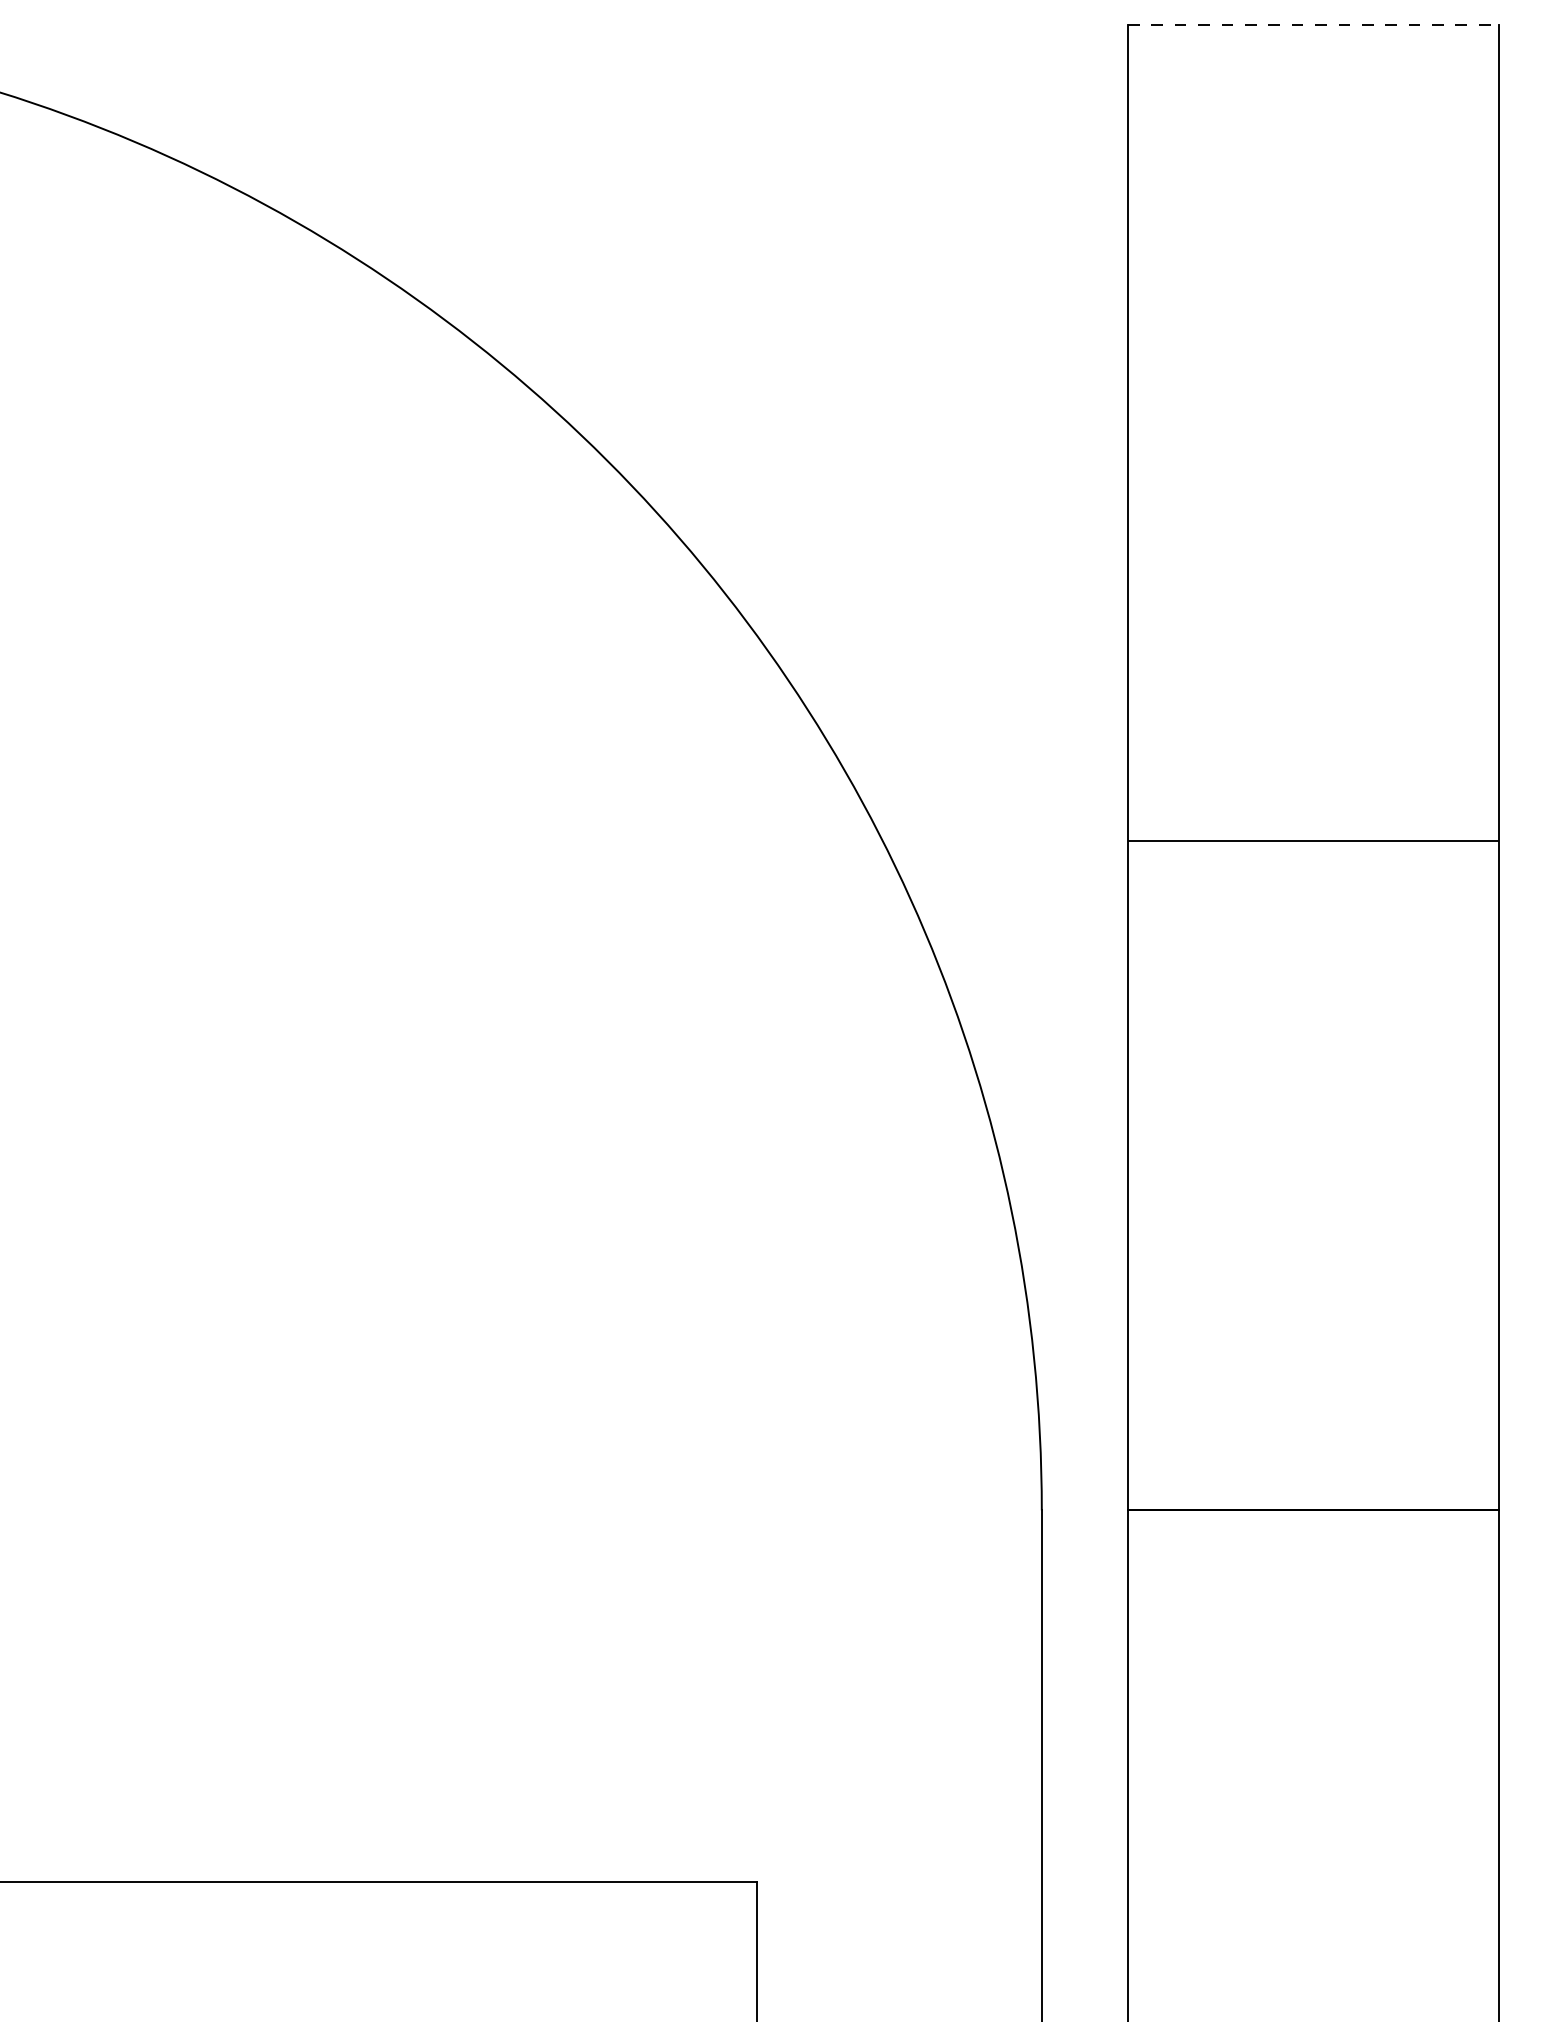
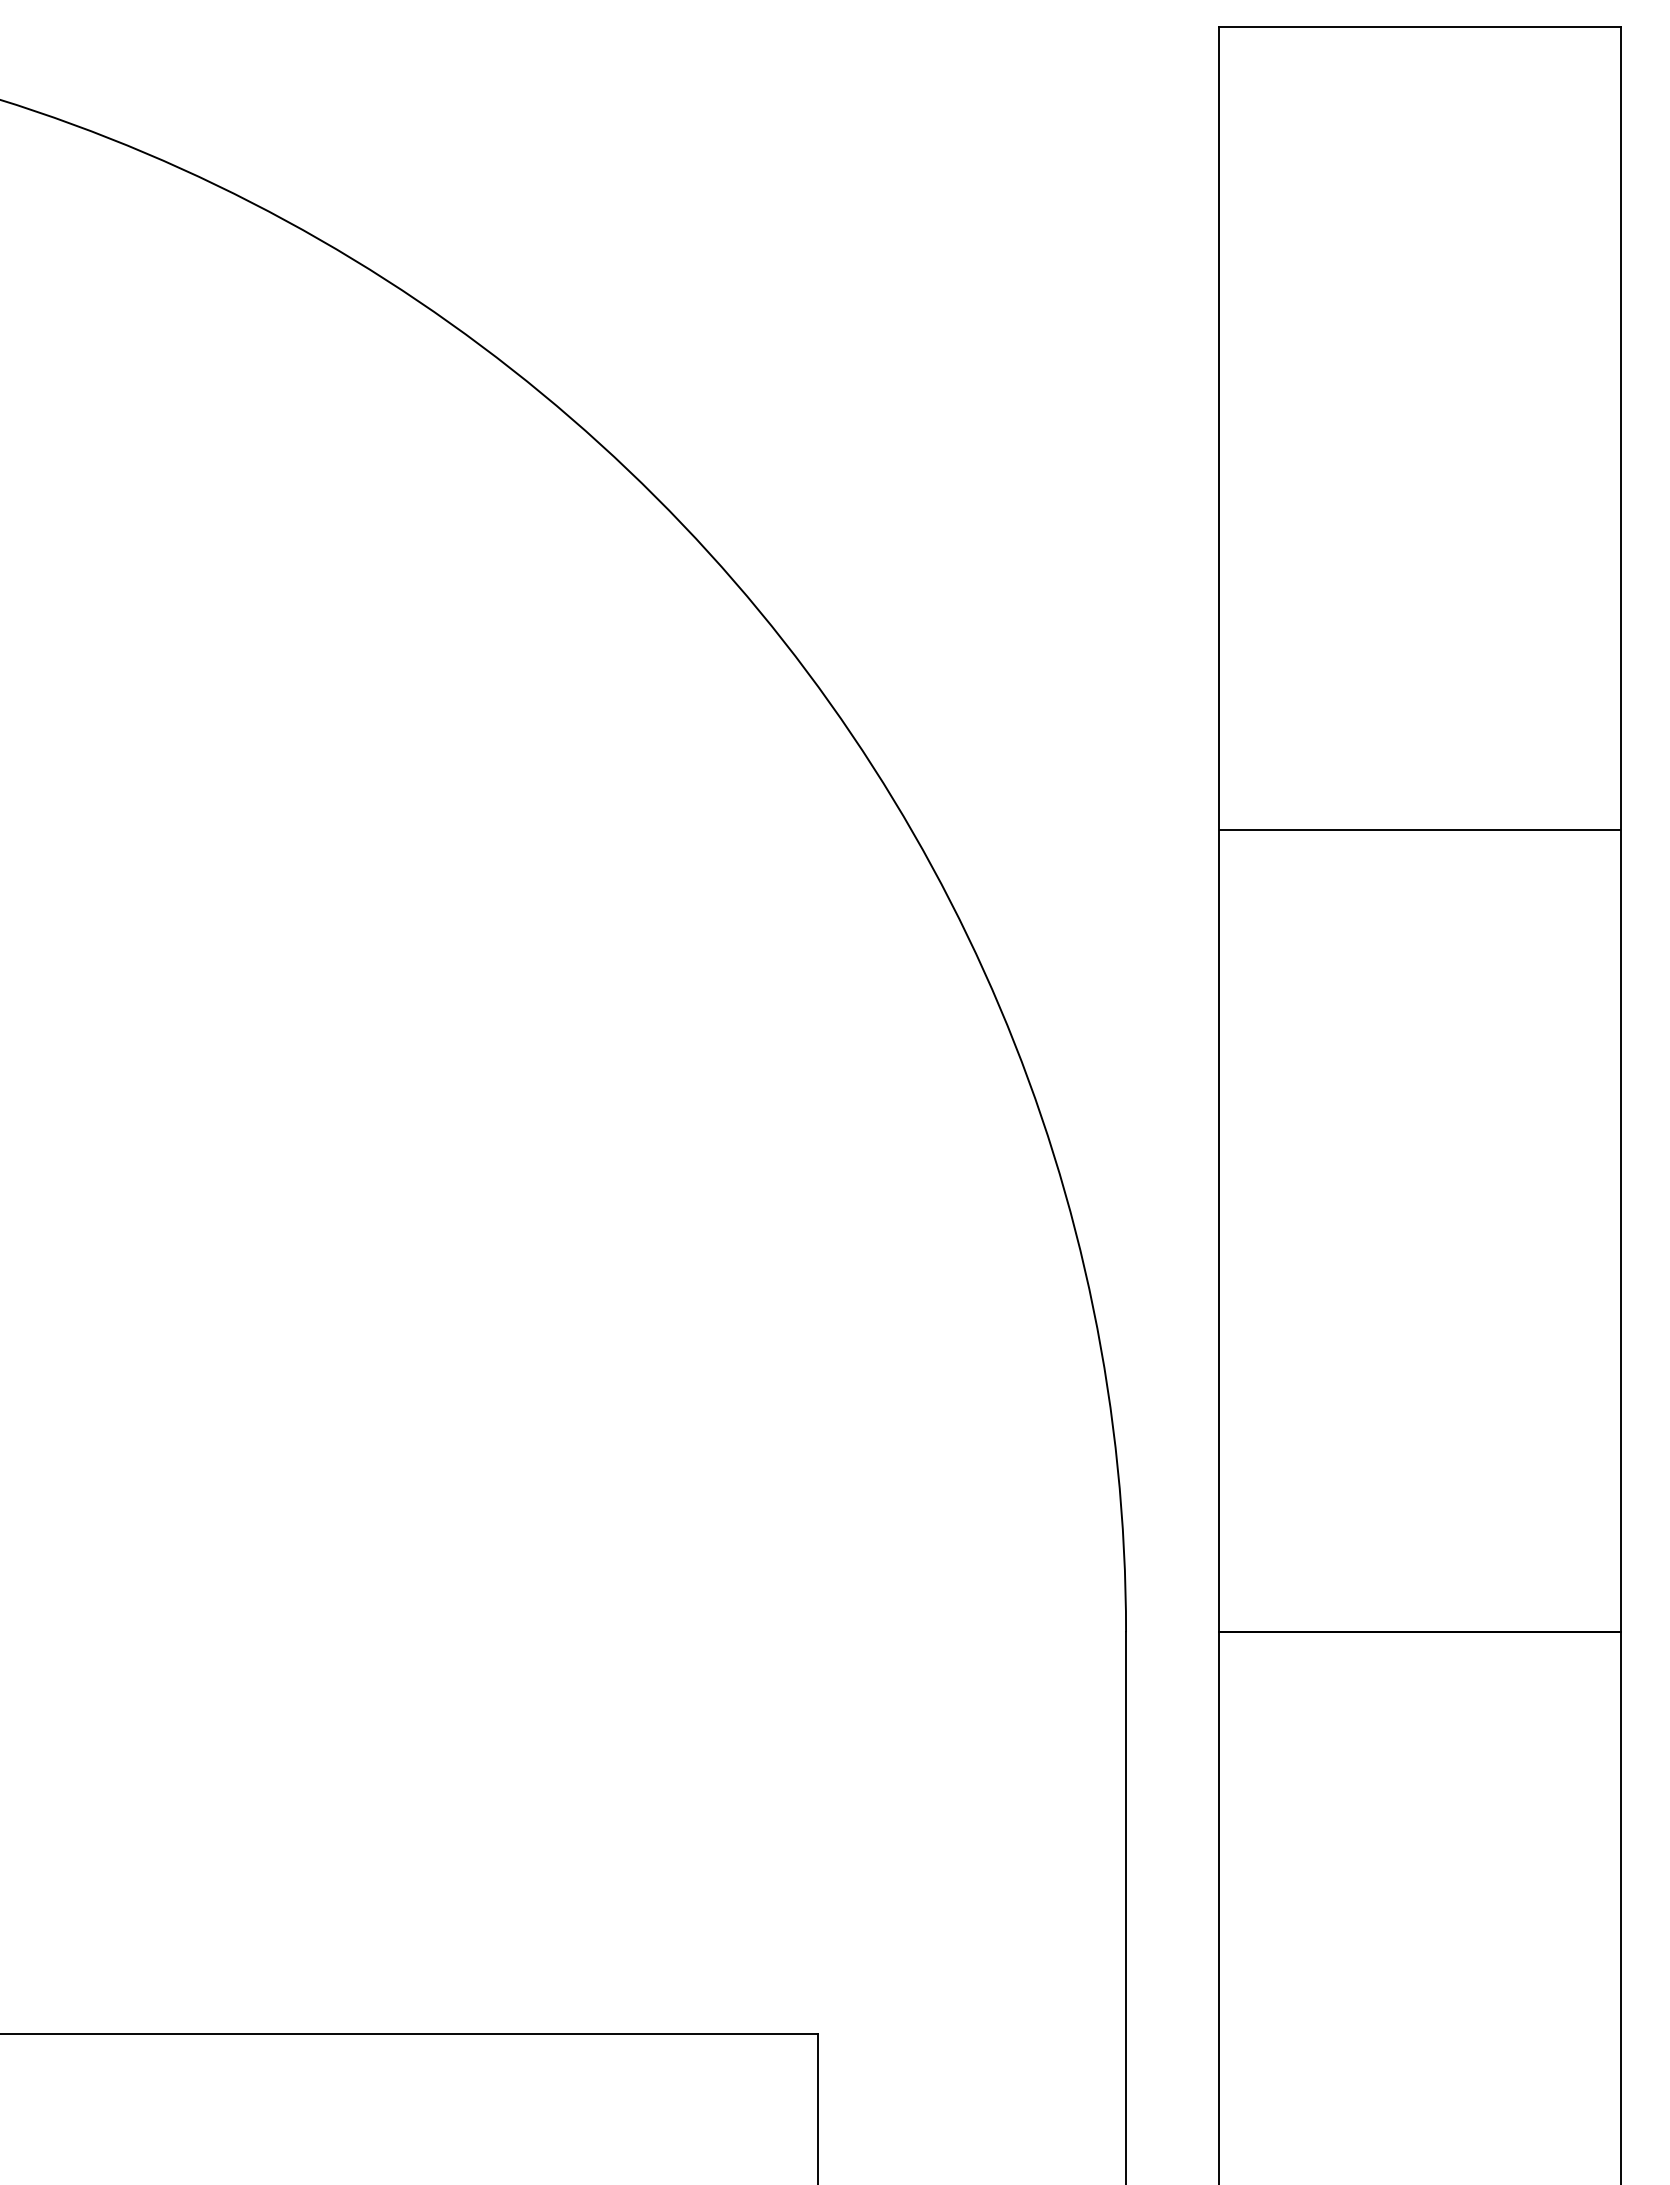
line: (1313, 25) -> (1419, 27), dashed -> solid
line: (1313, 840) -> (1419, 829), moved

